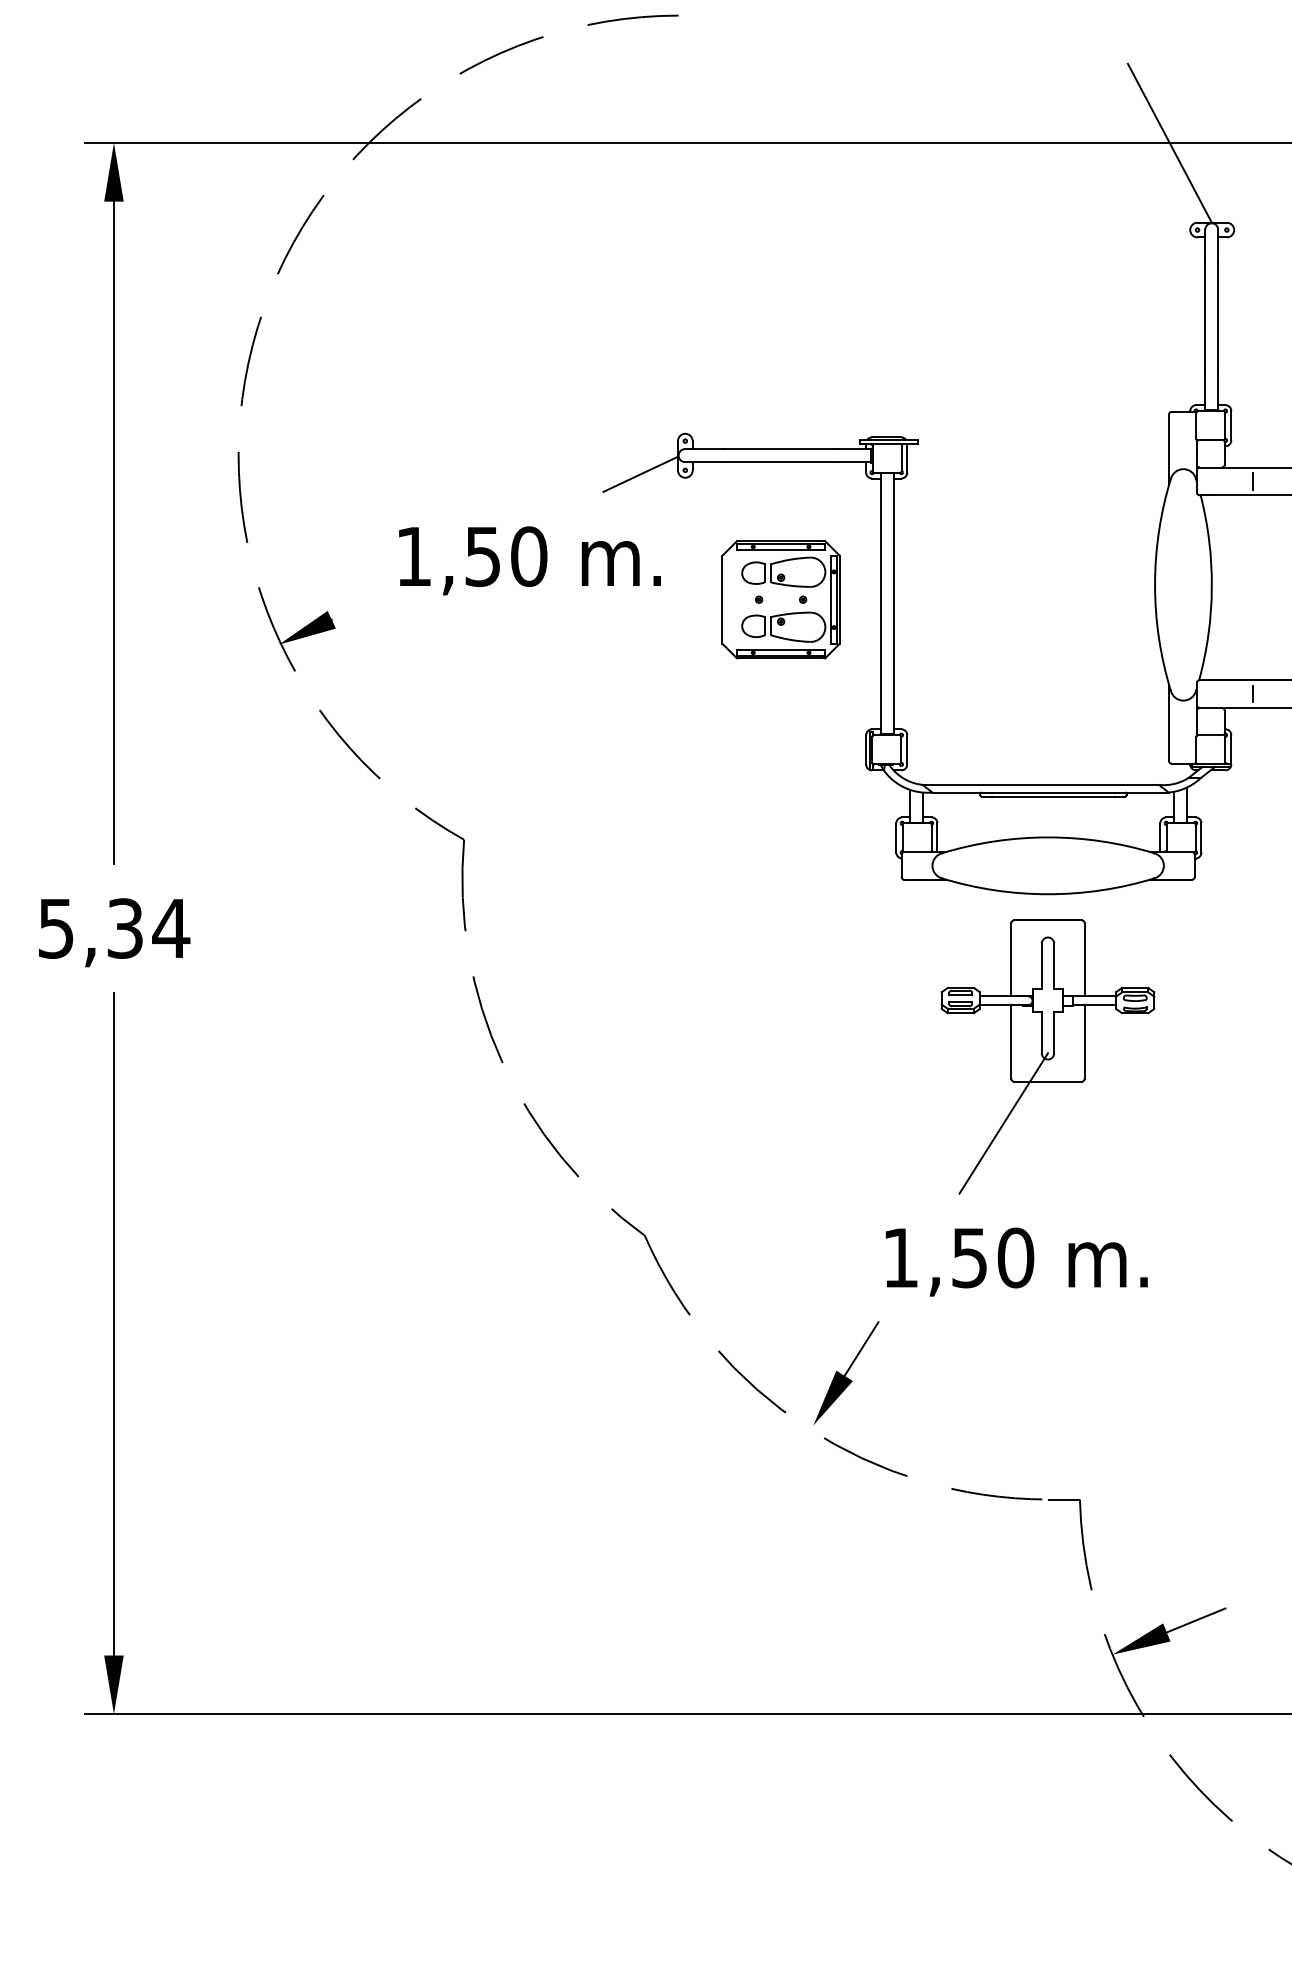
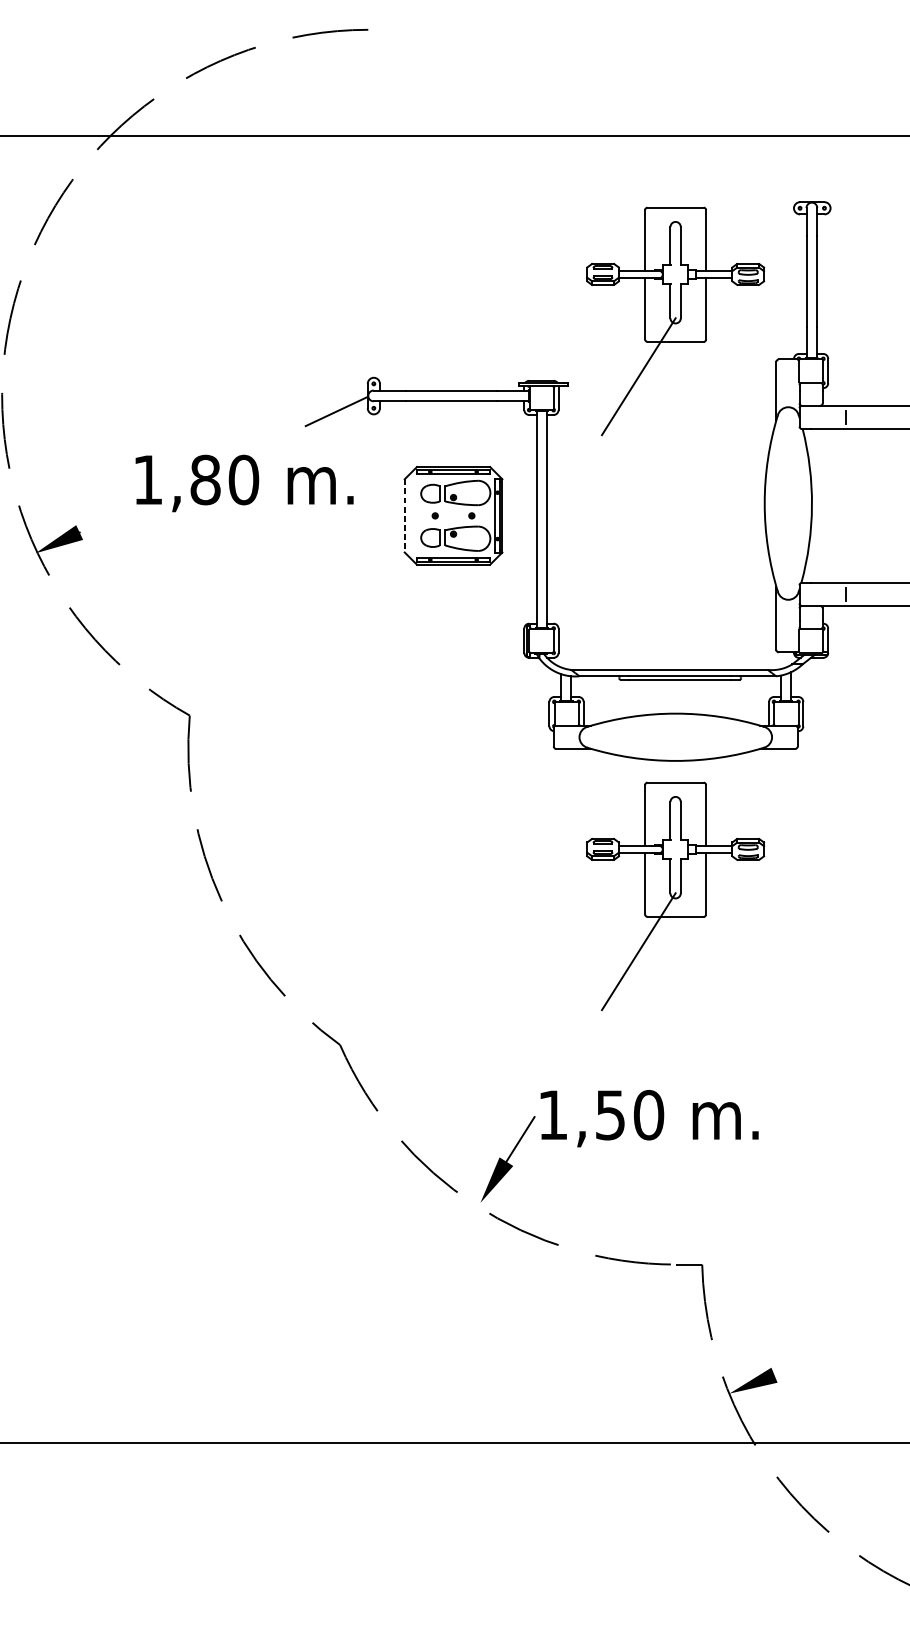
line: (1169, 143) -> (776, 136), removed
part: (1047, 365) -> (675, 320), added
text: (483, 556) -> (205, 479), 1,50 -> 1,80
line: (722, 599) -> (404, 515), solid -> dashed
text: (1016, 1261) -> (649, 1118), moved
line: (1195, 1620) -> (798, 1365), removed

